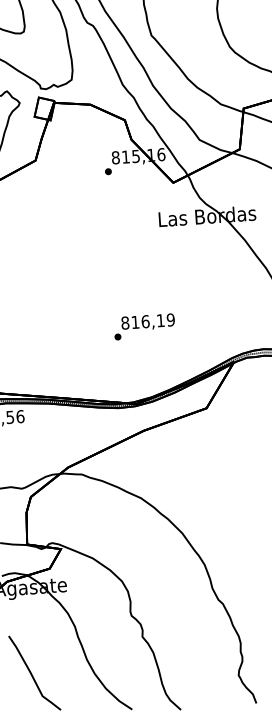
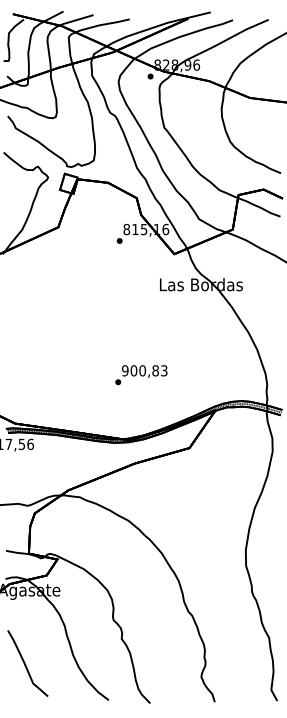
text: (147, 321) -> (144, 370), 816,19 -> 900,83

